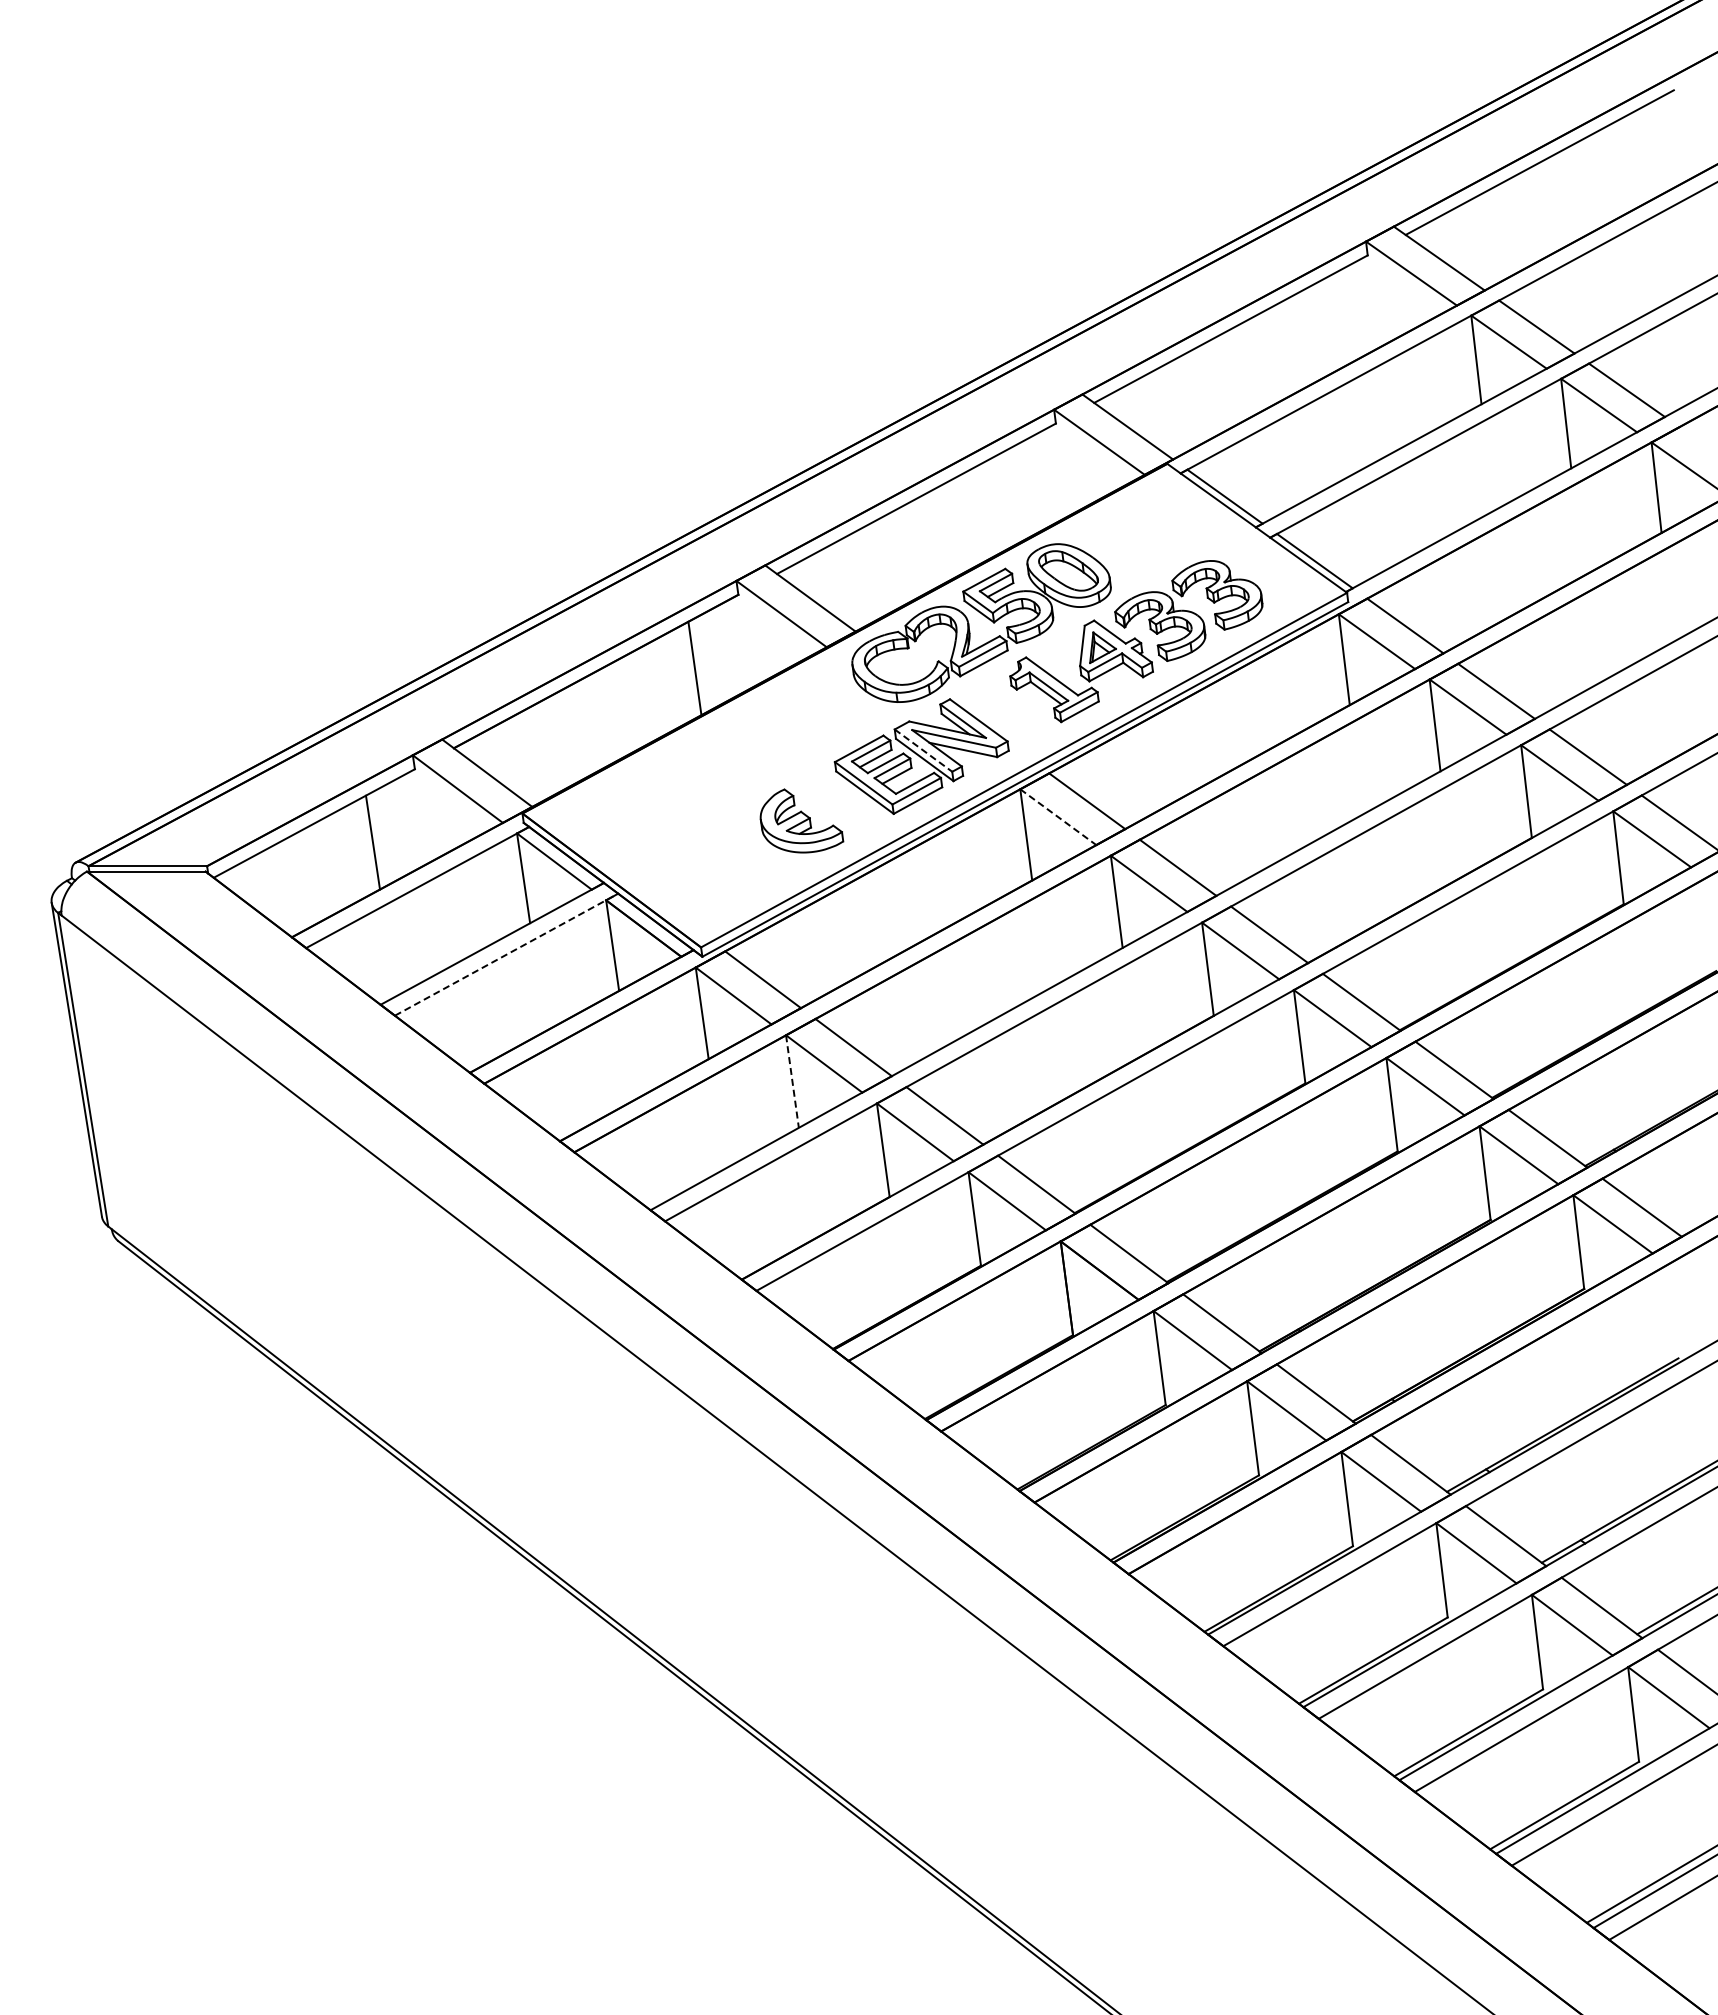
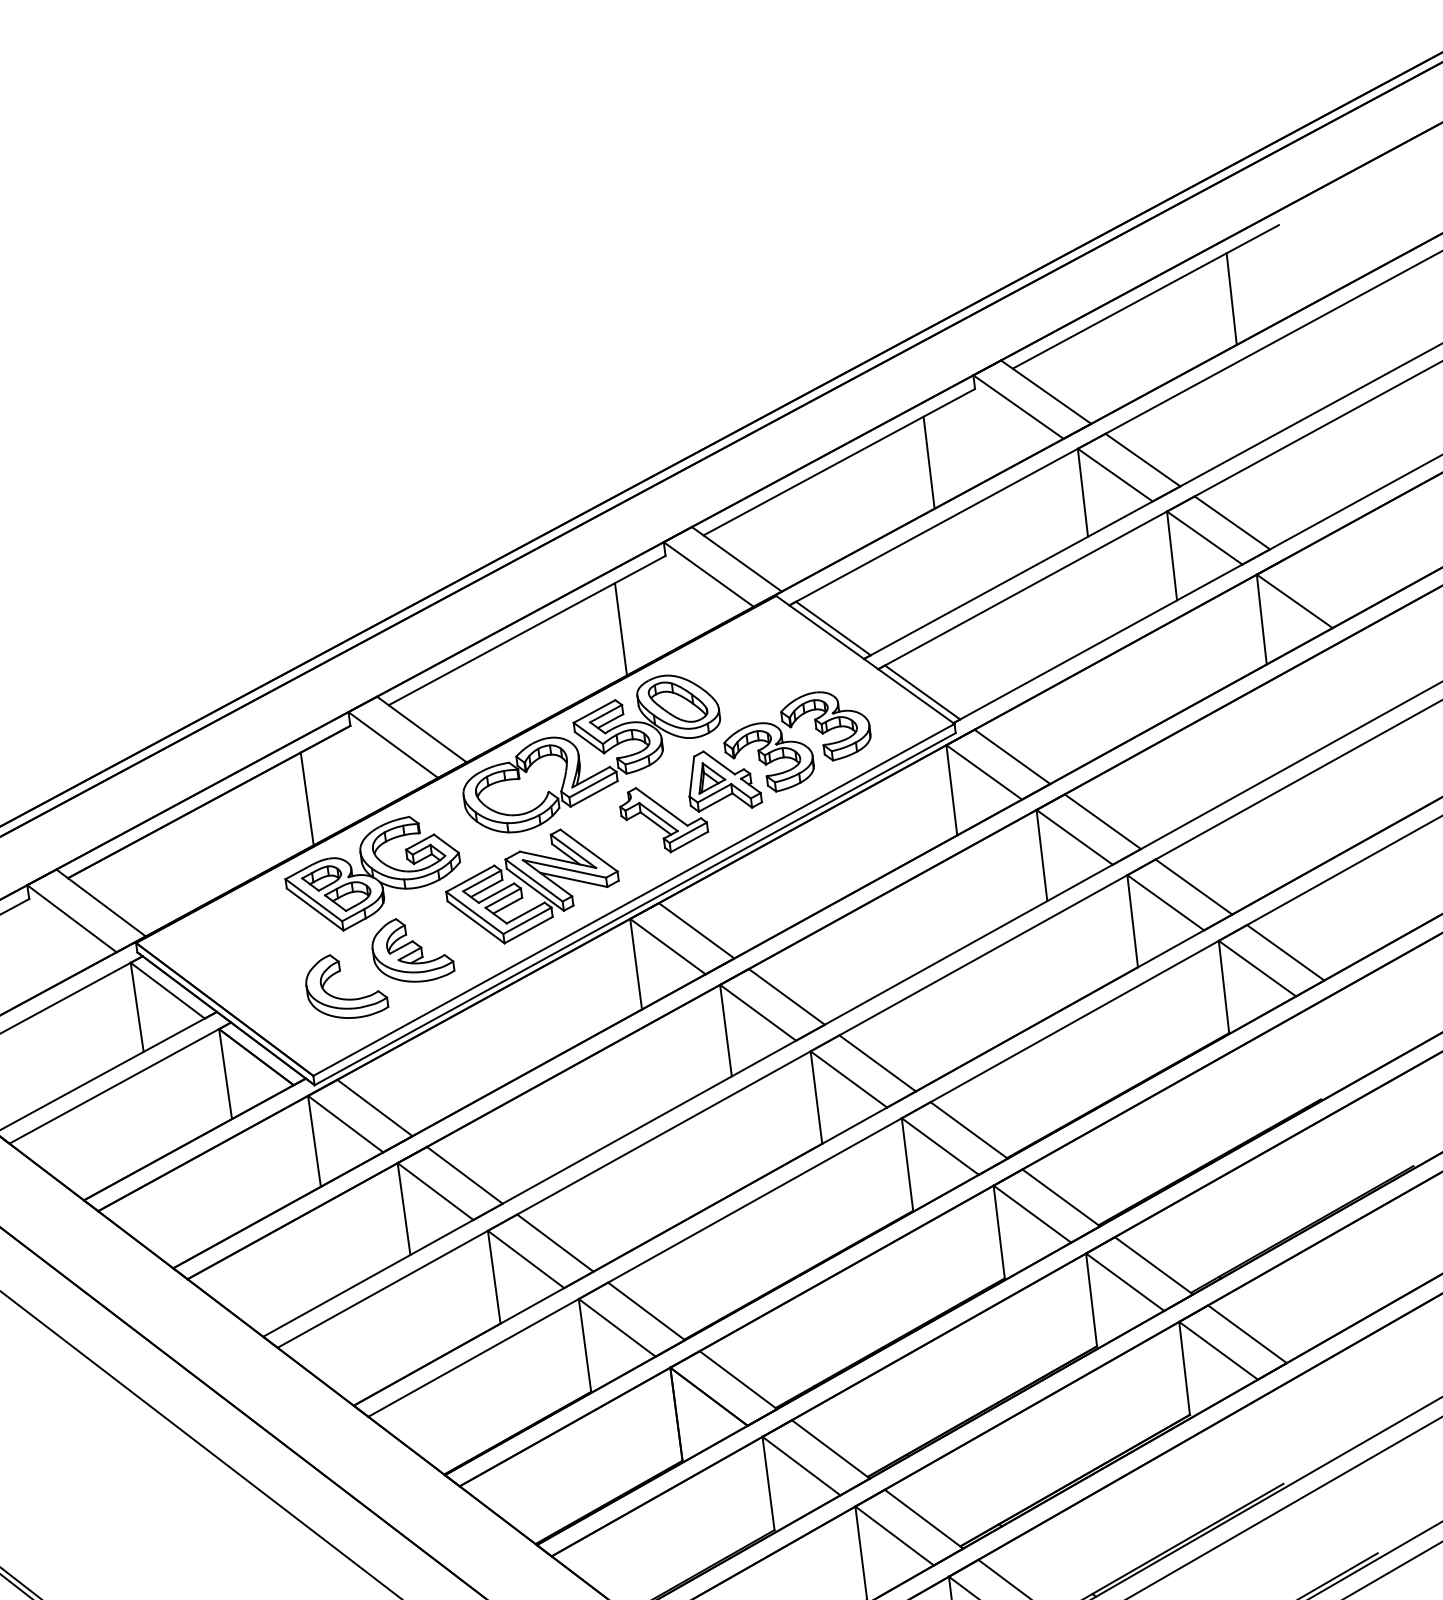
line: (1626, 164) -> (1231, 298), added
line: (1320, 329) -> (928, 462), added
line: (1010, 497) -> (620, 629), added
part: (760, 743) -> (372, 873), added
line: (923, 750) -> (534, 880), dashed -> solid
line: (1058, 817) -> (668, 946), dashed -> solid
part: (735, 869) -> (347, 998), added
line: (507, 954) -> (121, 1082), dashed -> solid
line: (792, 1081) -> (404, 1208), dashed -> solid

